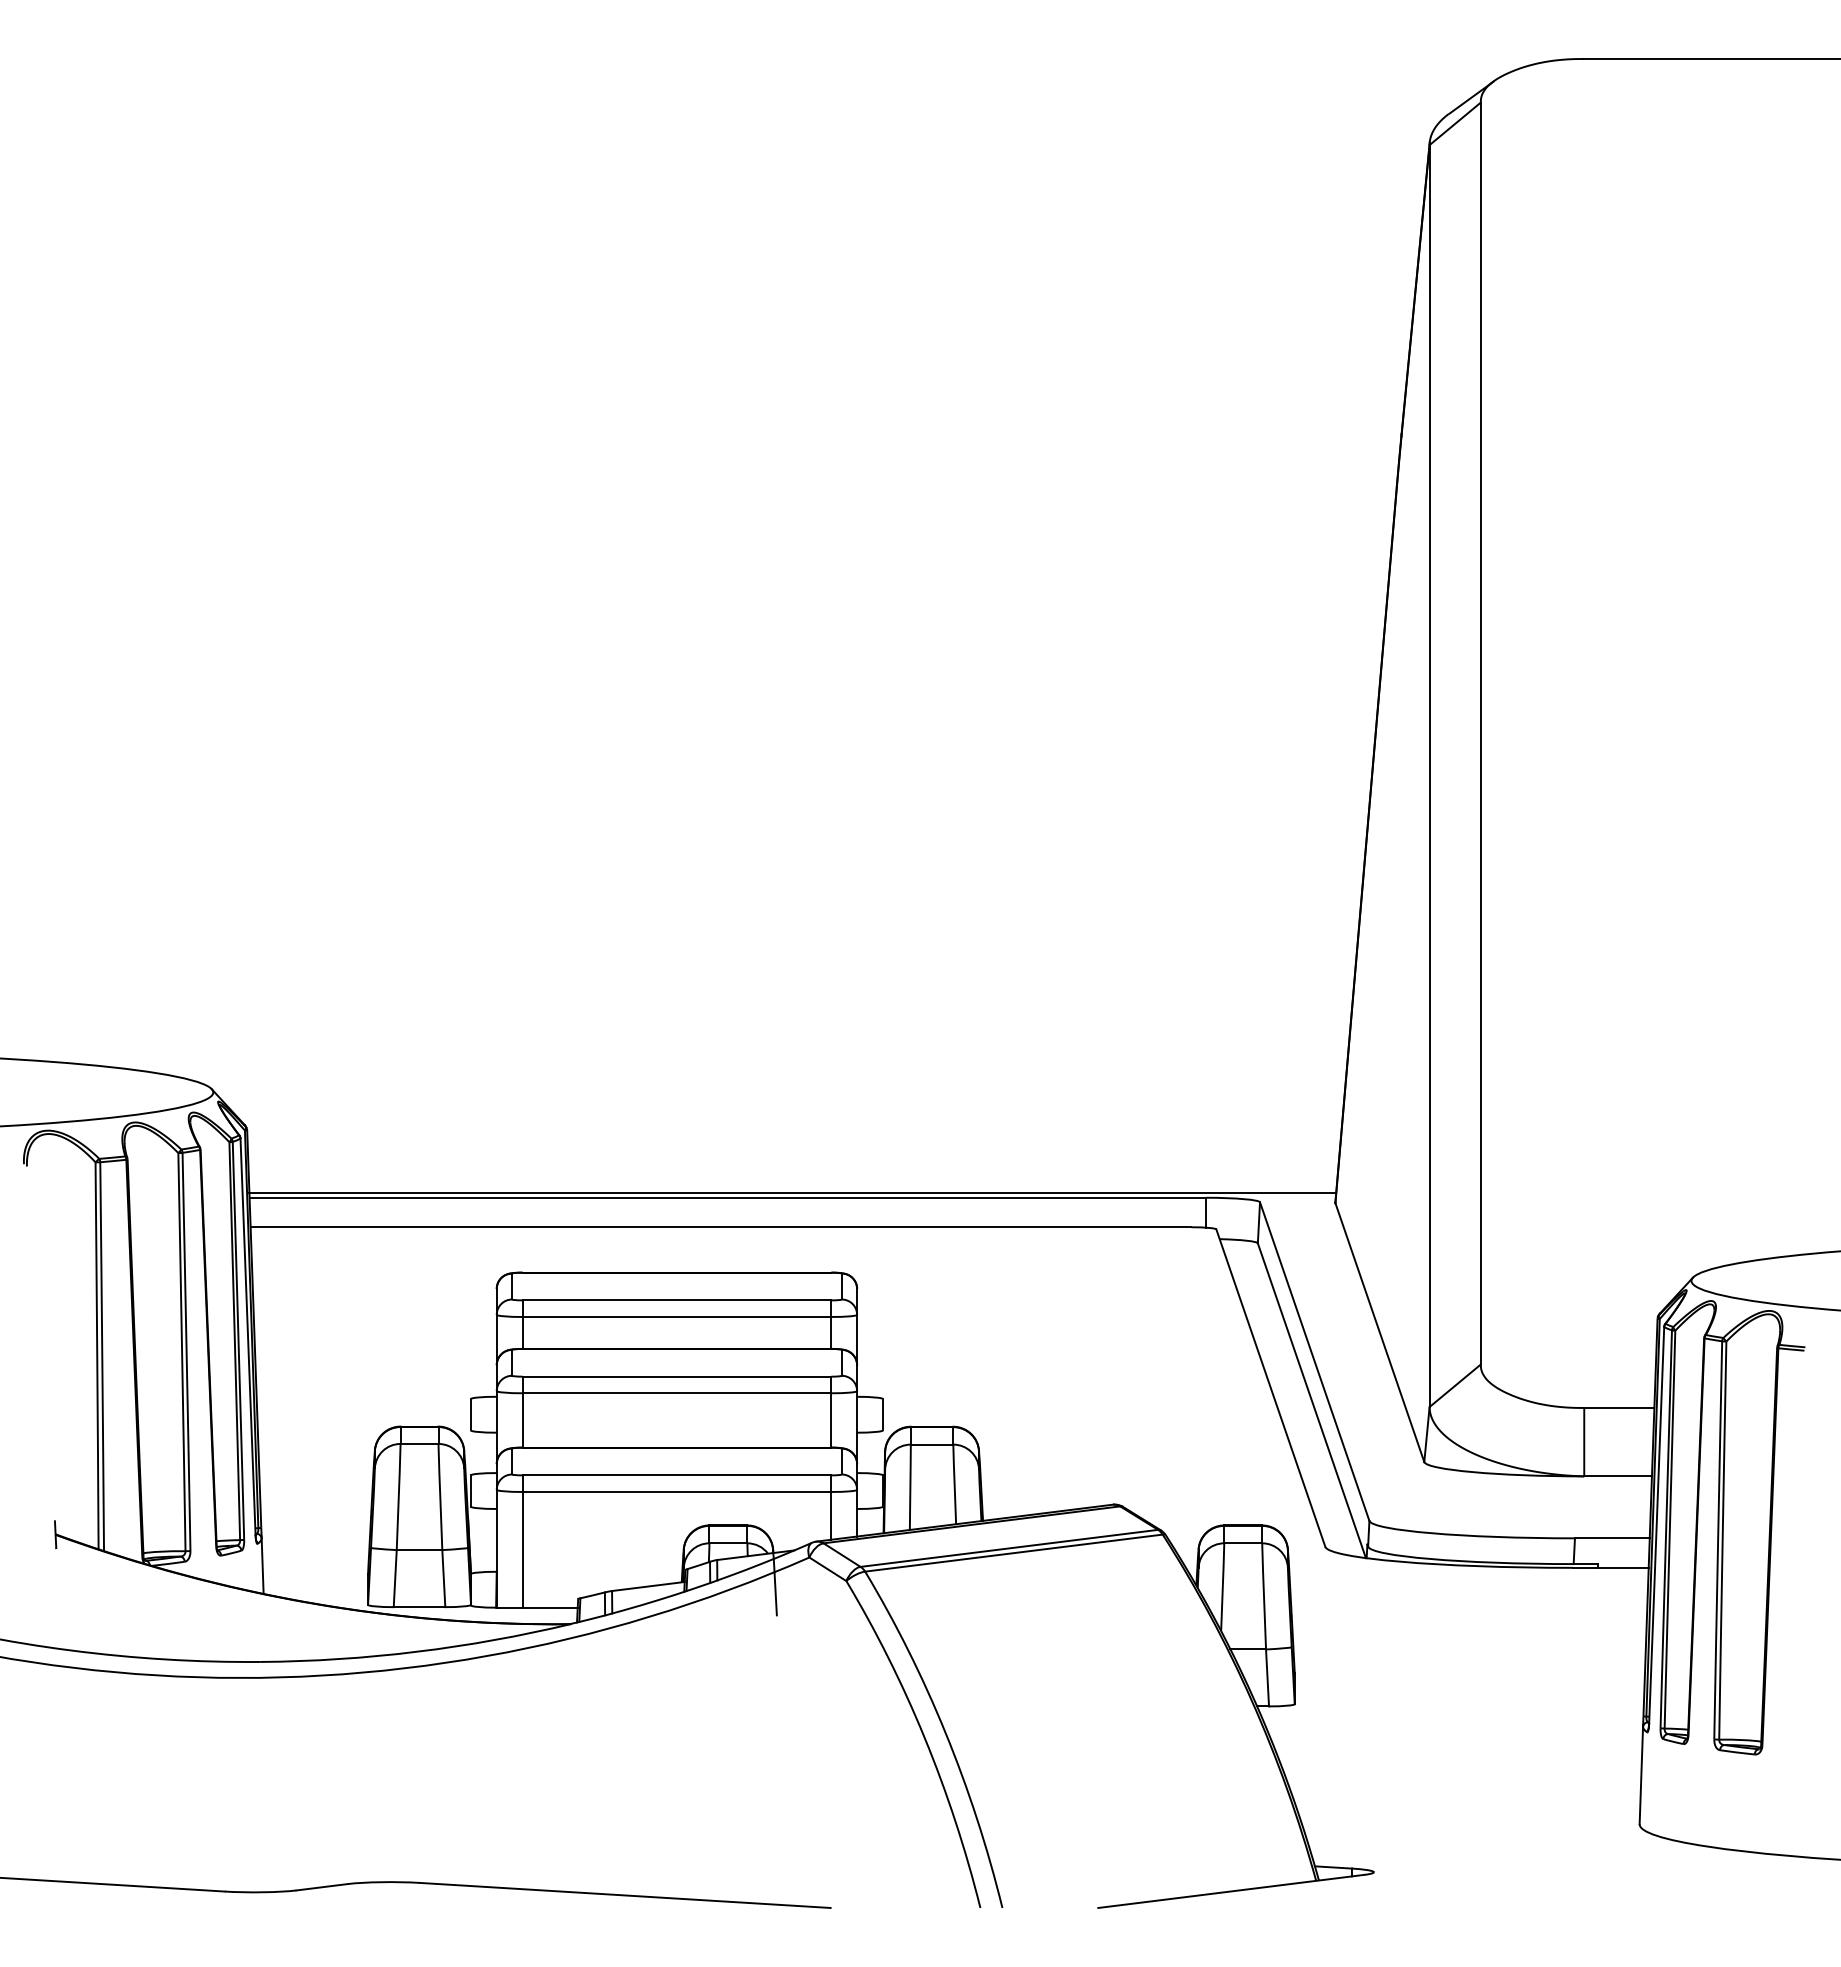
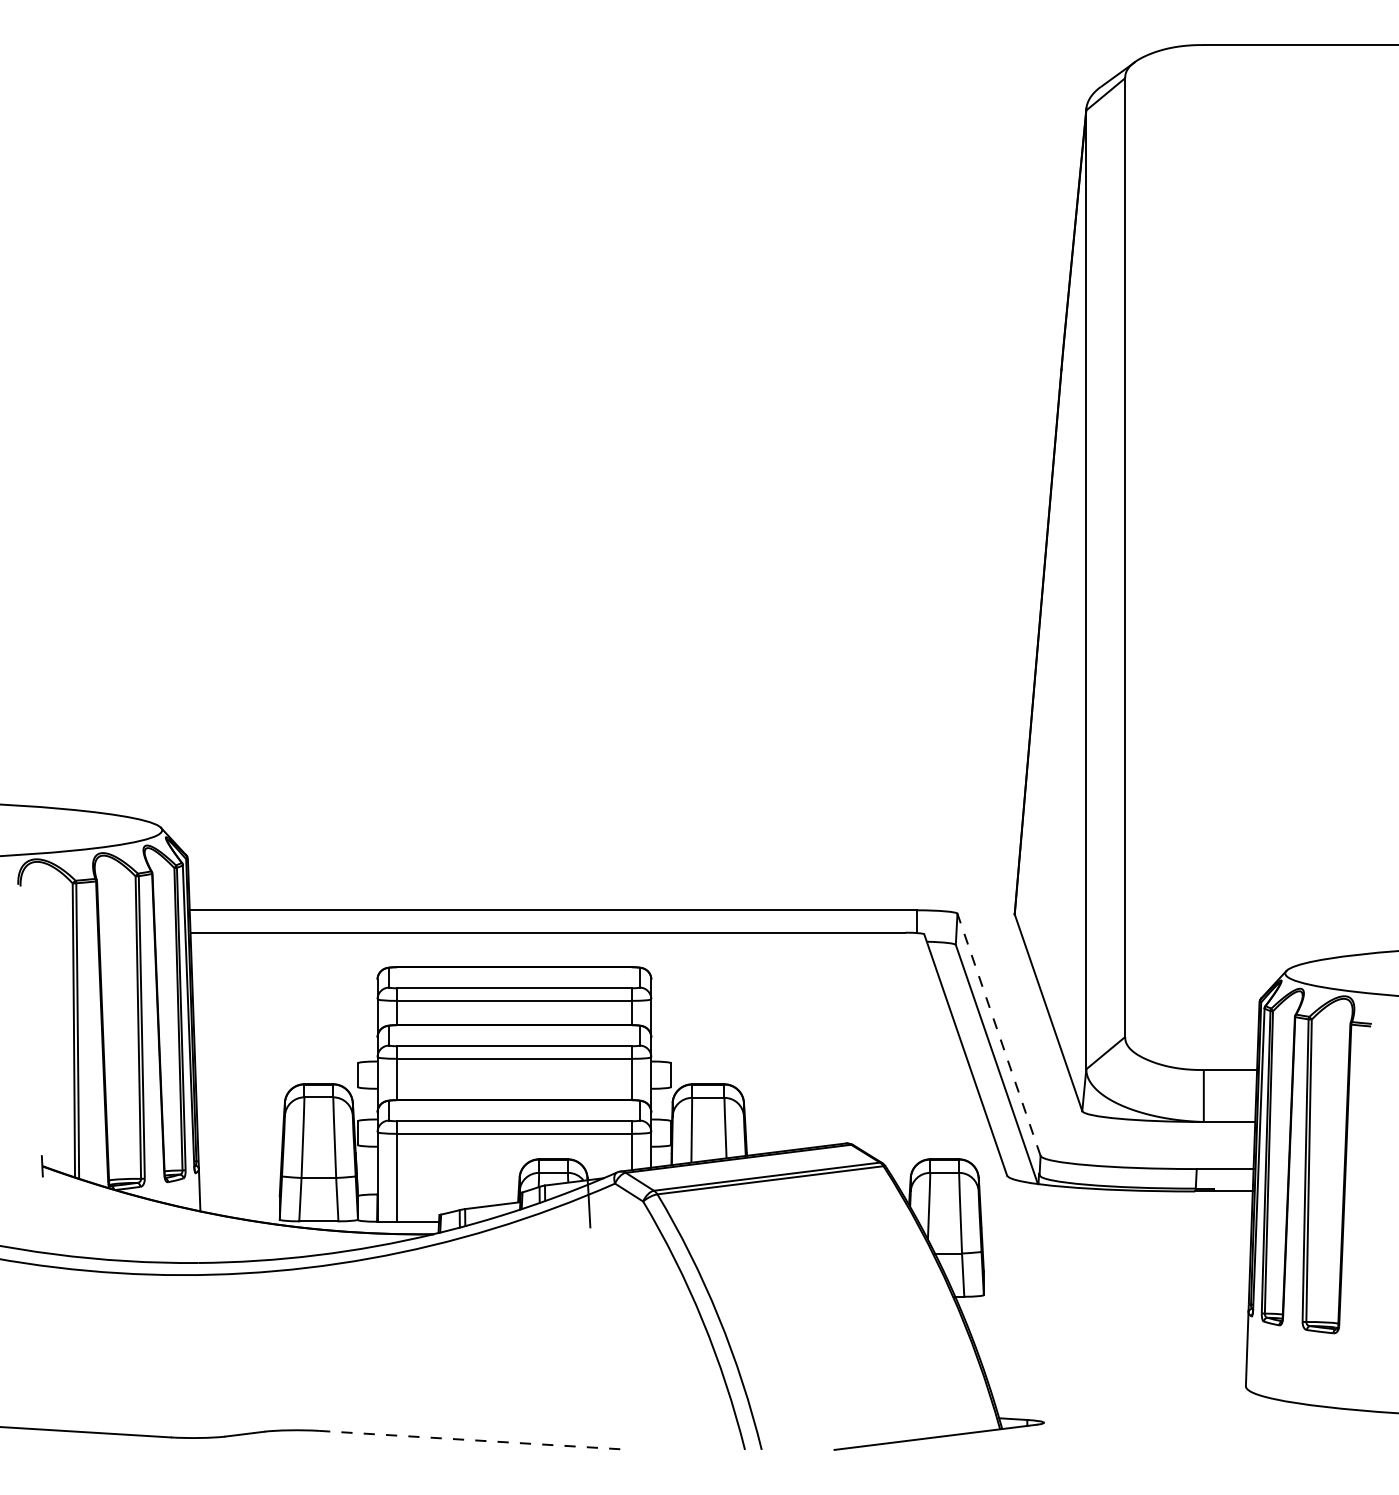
line: (792, 1193) -> (602, 907), removed
line: (1314, 1361) -> (998, 1034), solid -> dashed
line: (625, 1895) -> (475, 1440), solid -> dashed

